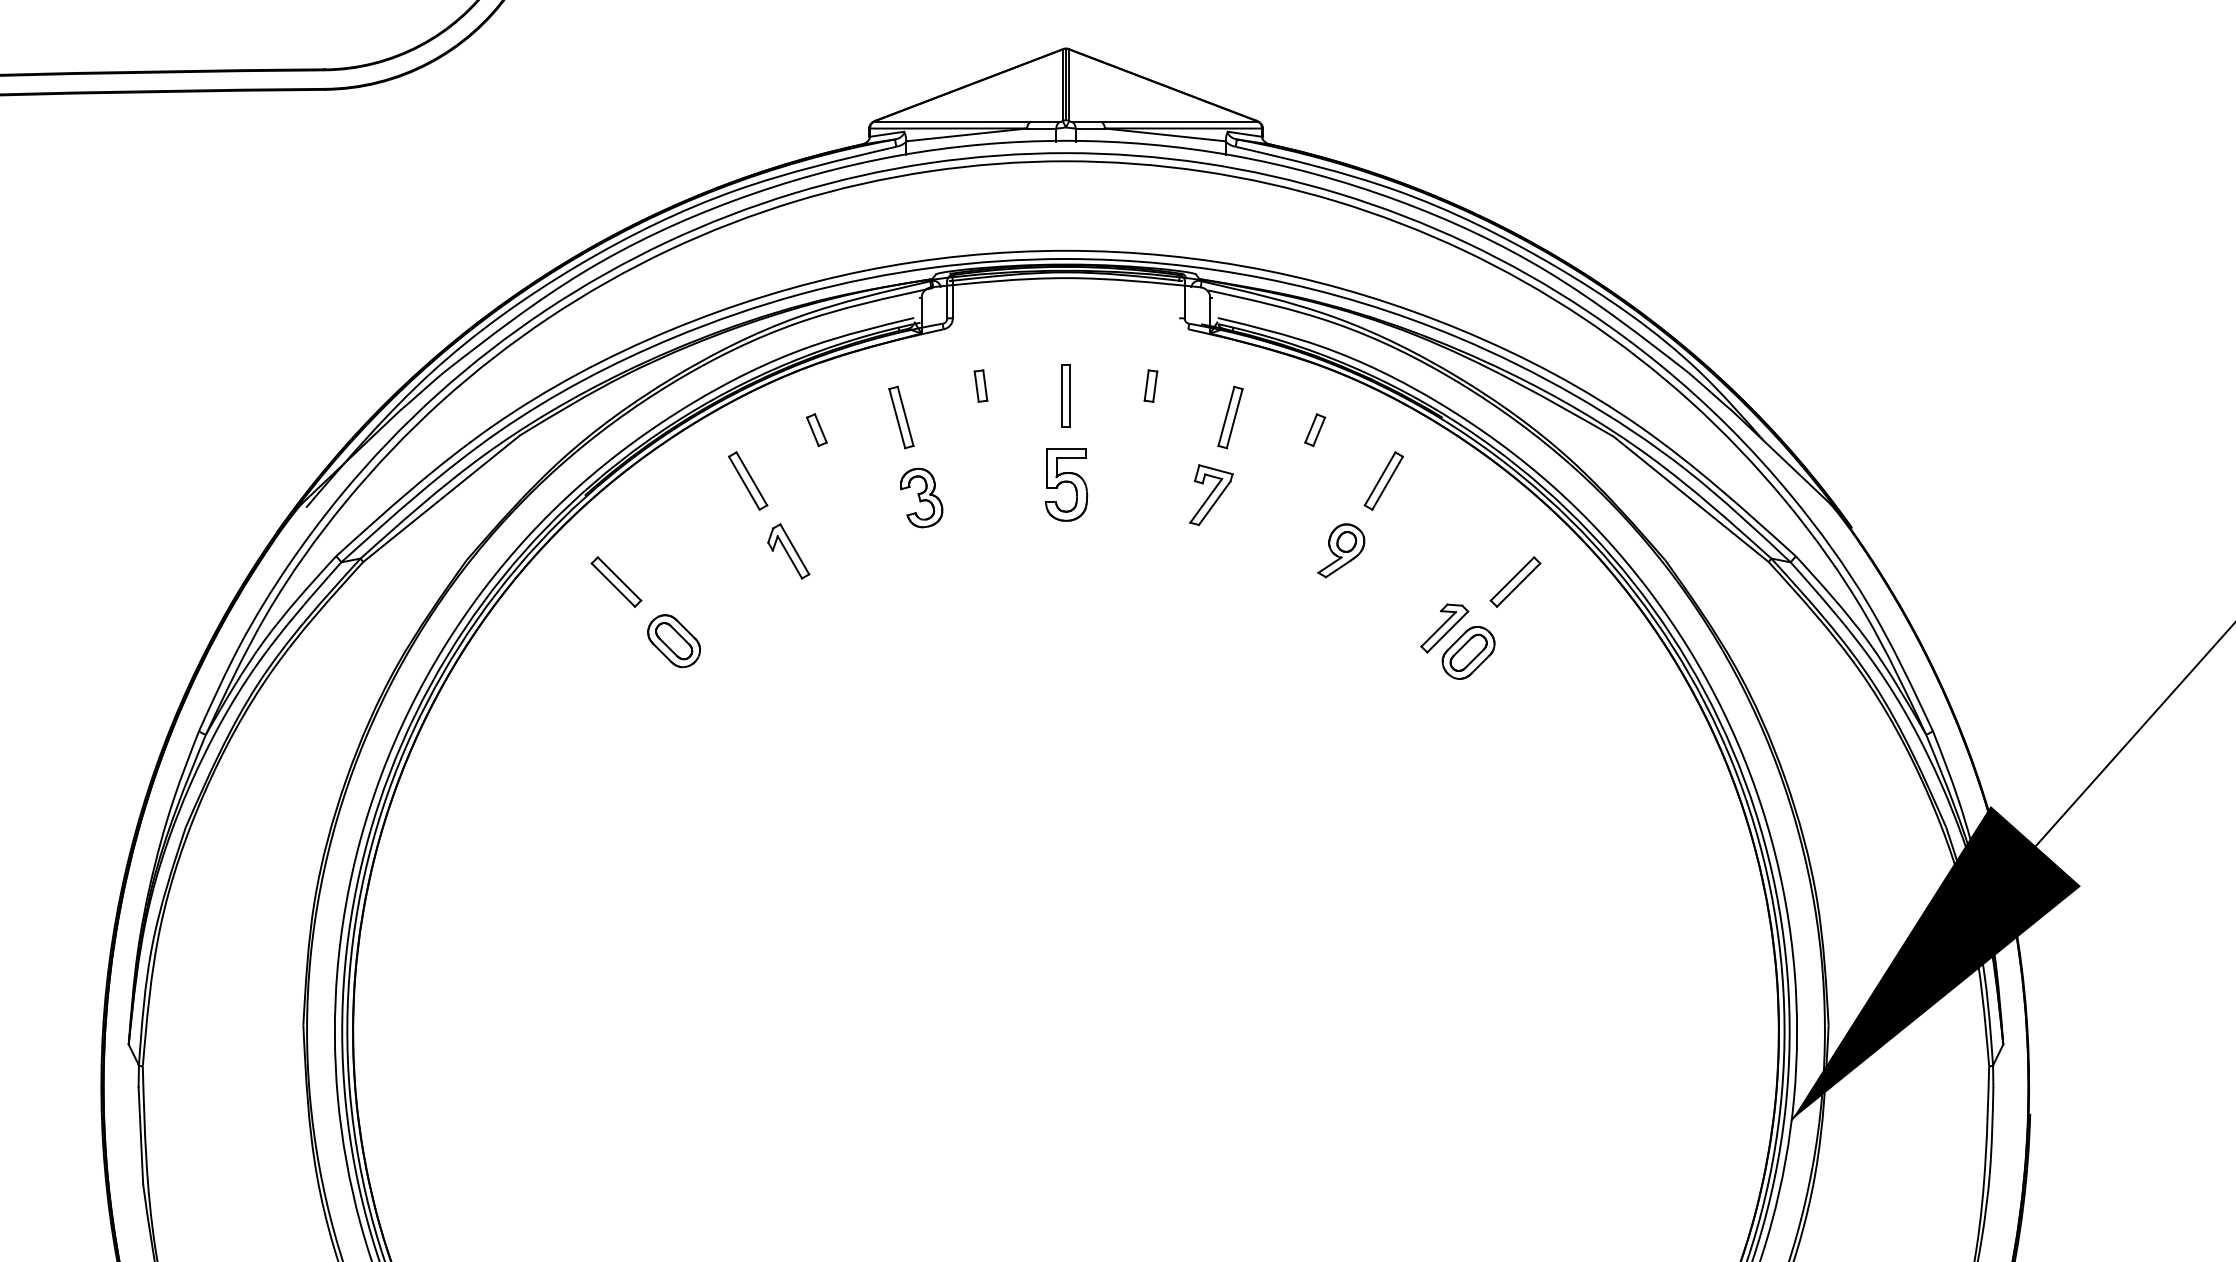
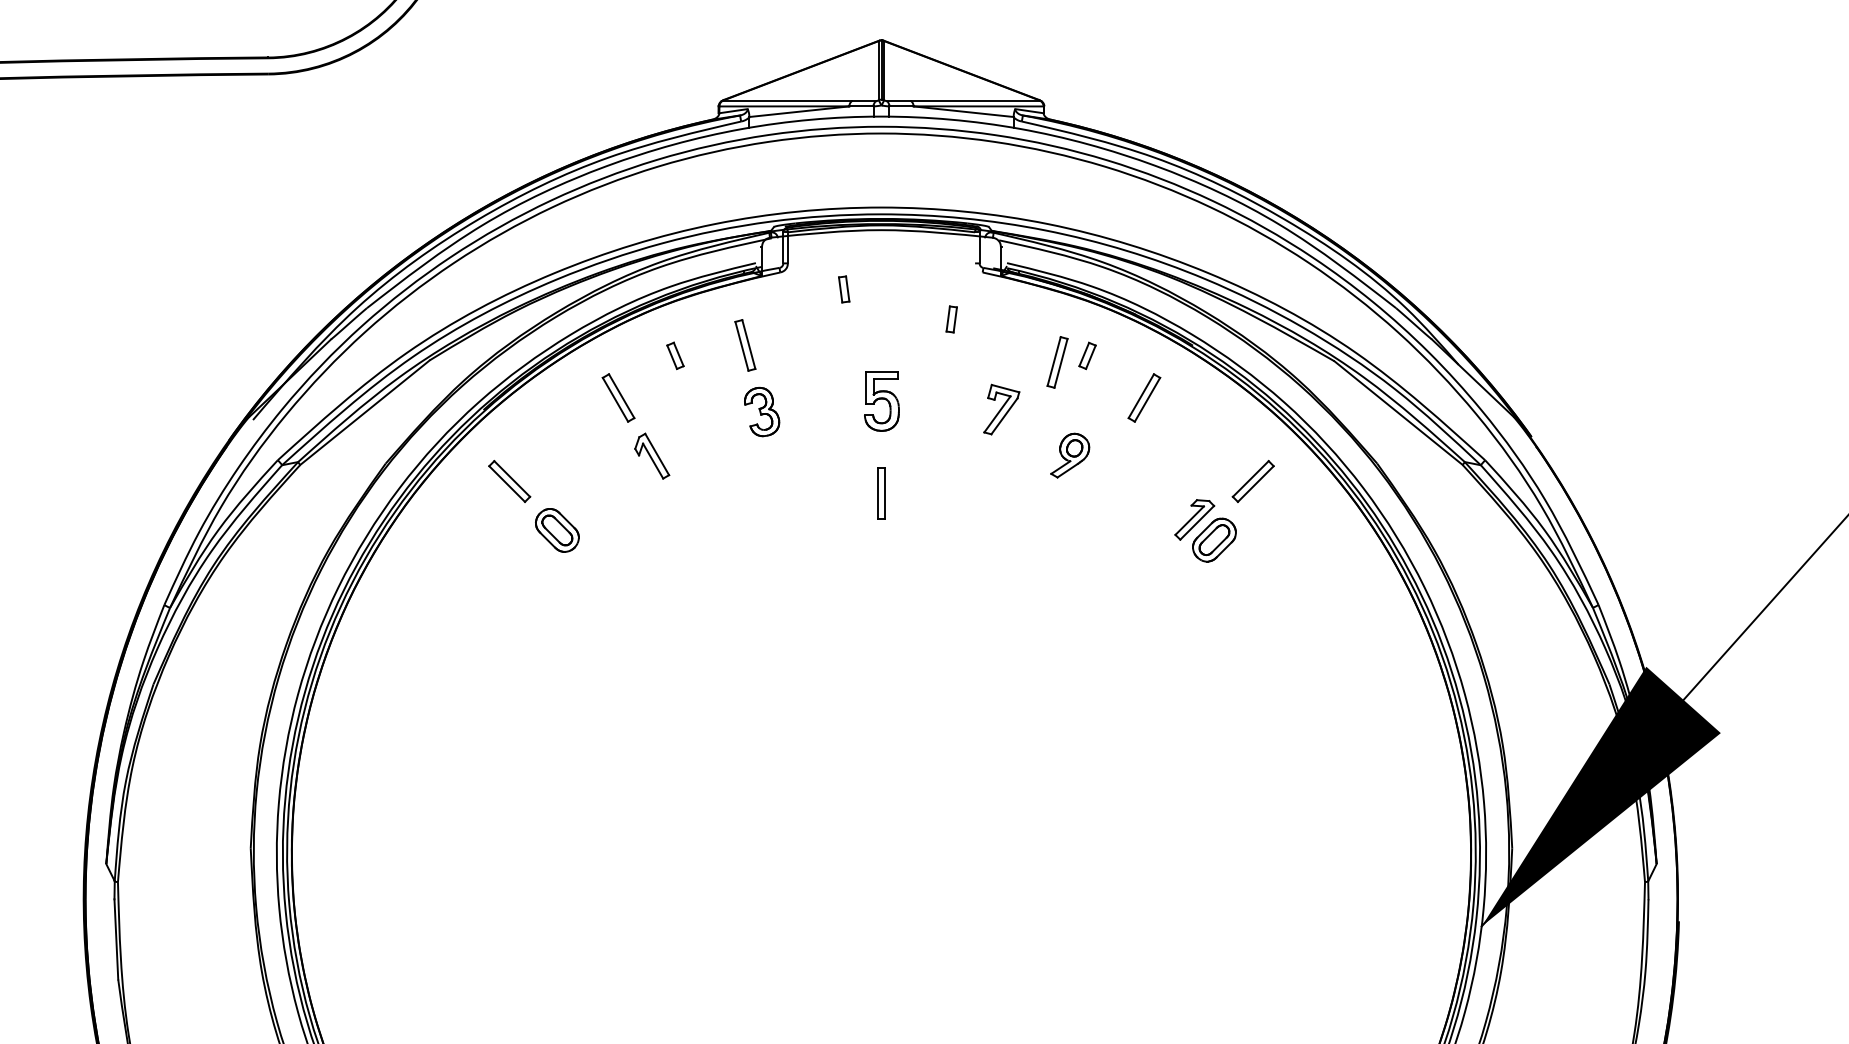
part: (981, 386) -> (844, 289), moved
part: (1066, 395) -> (881, 493), moved
part: (1230, 417) -> (1057, 362), moved
part: (1341, 550) -> (1070, 455), moved

